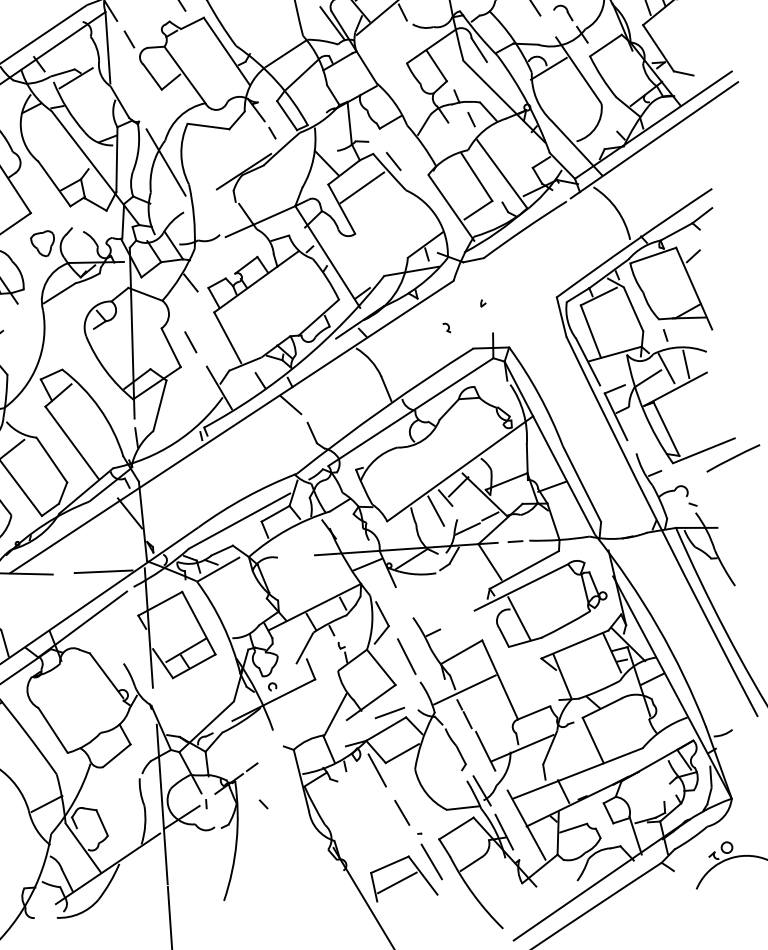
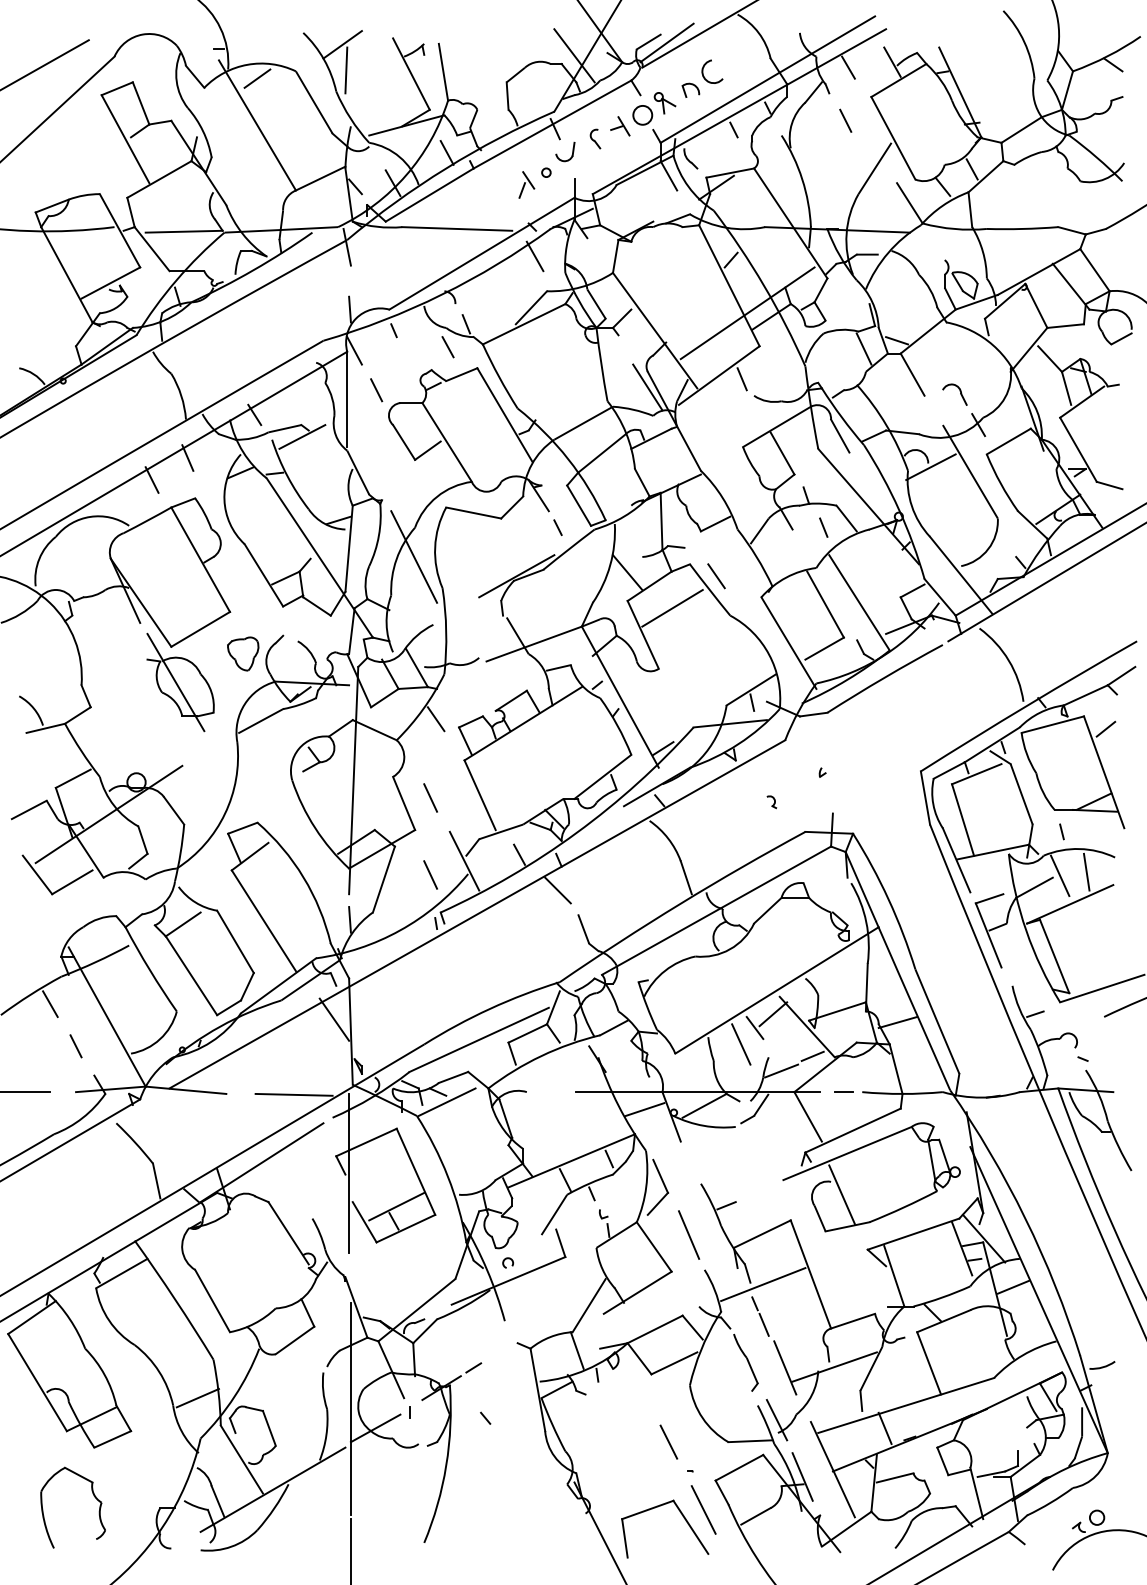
line: (194, 399) -> (430, 874), added
line: (389, 712) -> (661, 1307), removed
line: (377, 770) -> (639, 1383), removed
line: (396, 882) -> (655, 1534), removed

